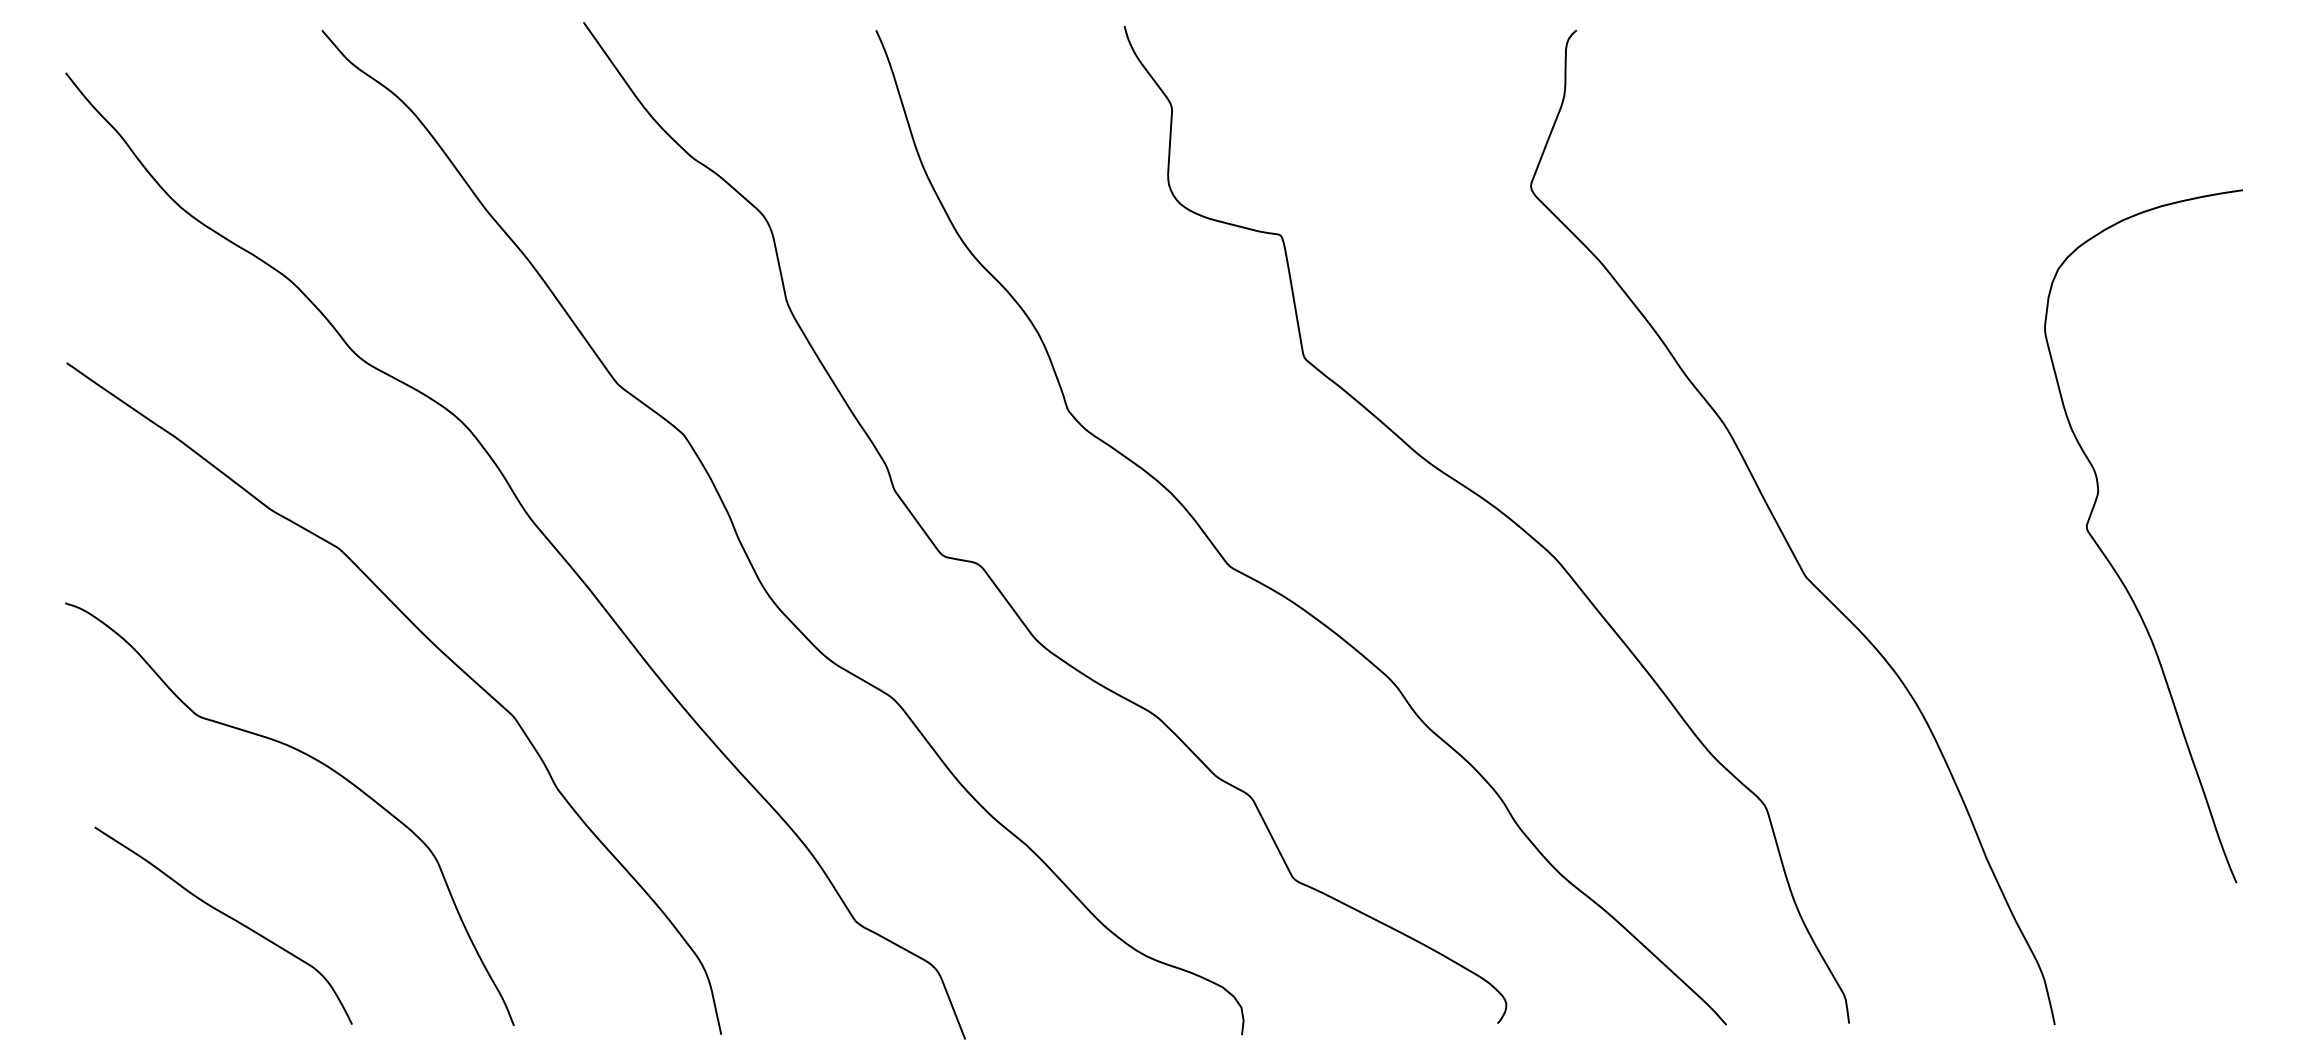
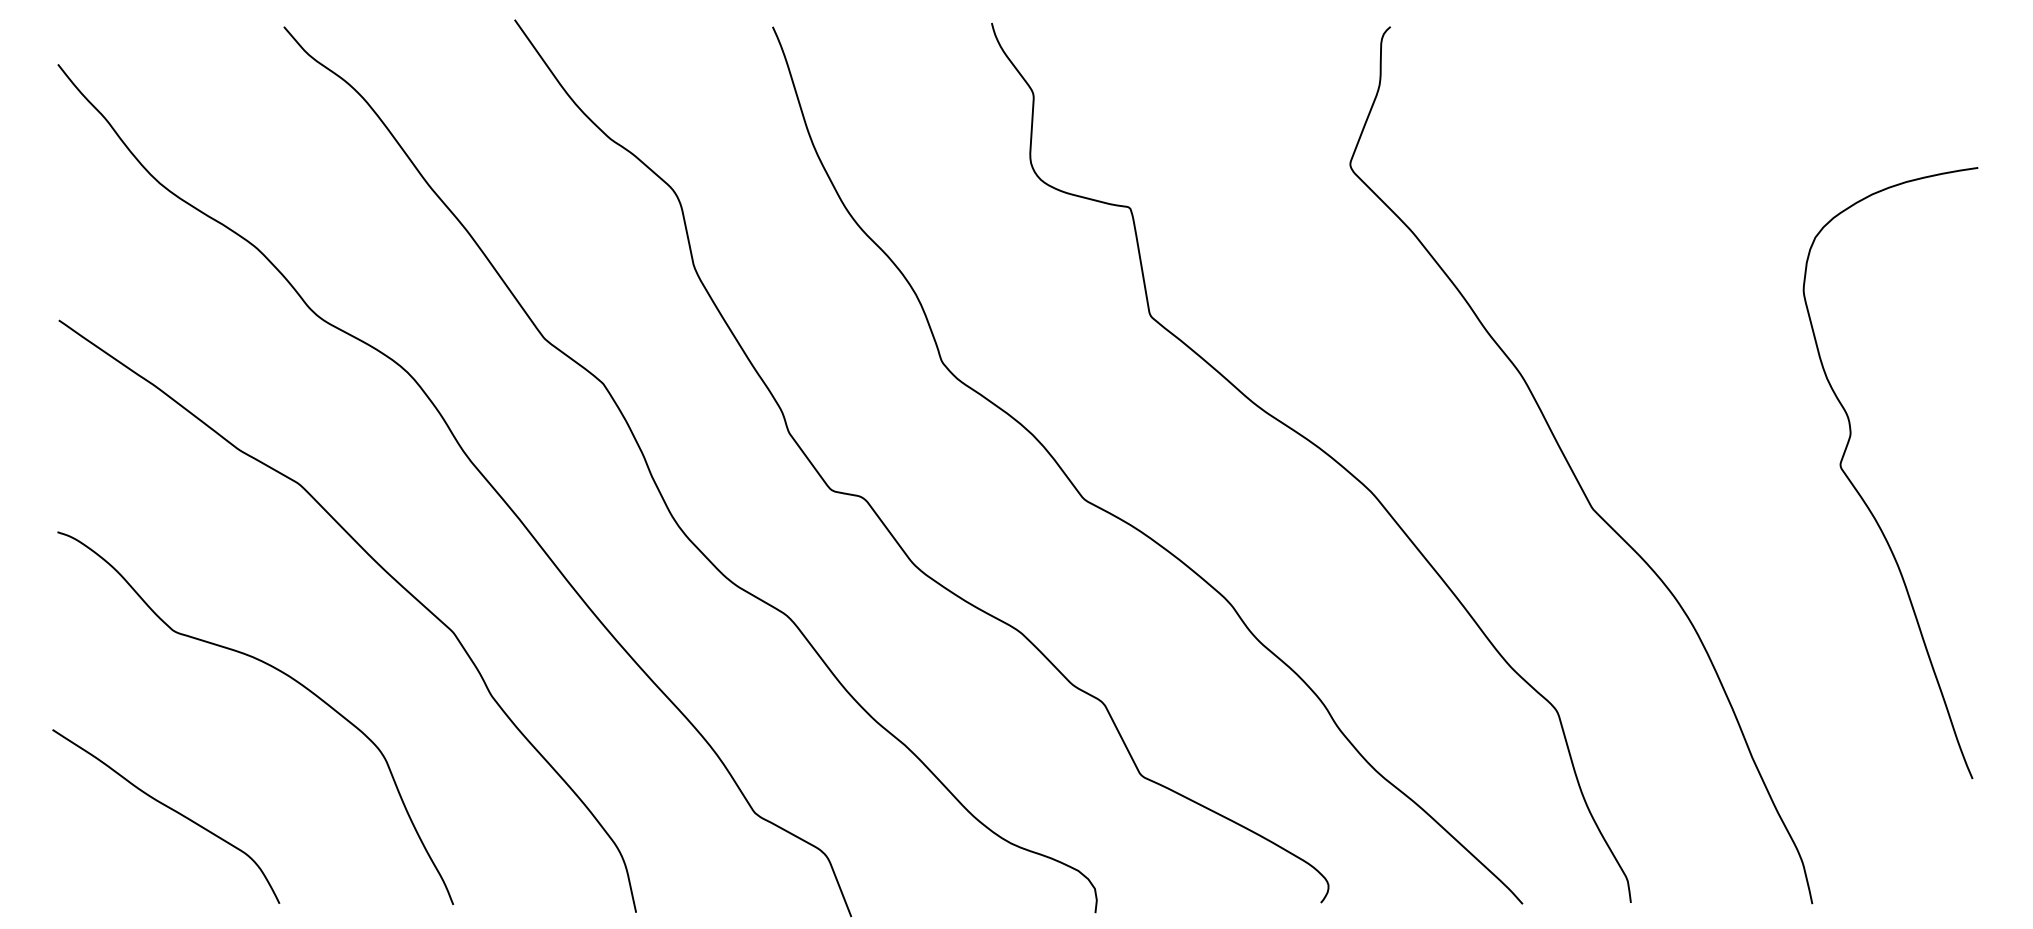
curve: (228, 917) -> (170, 809), moved

